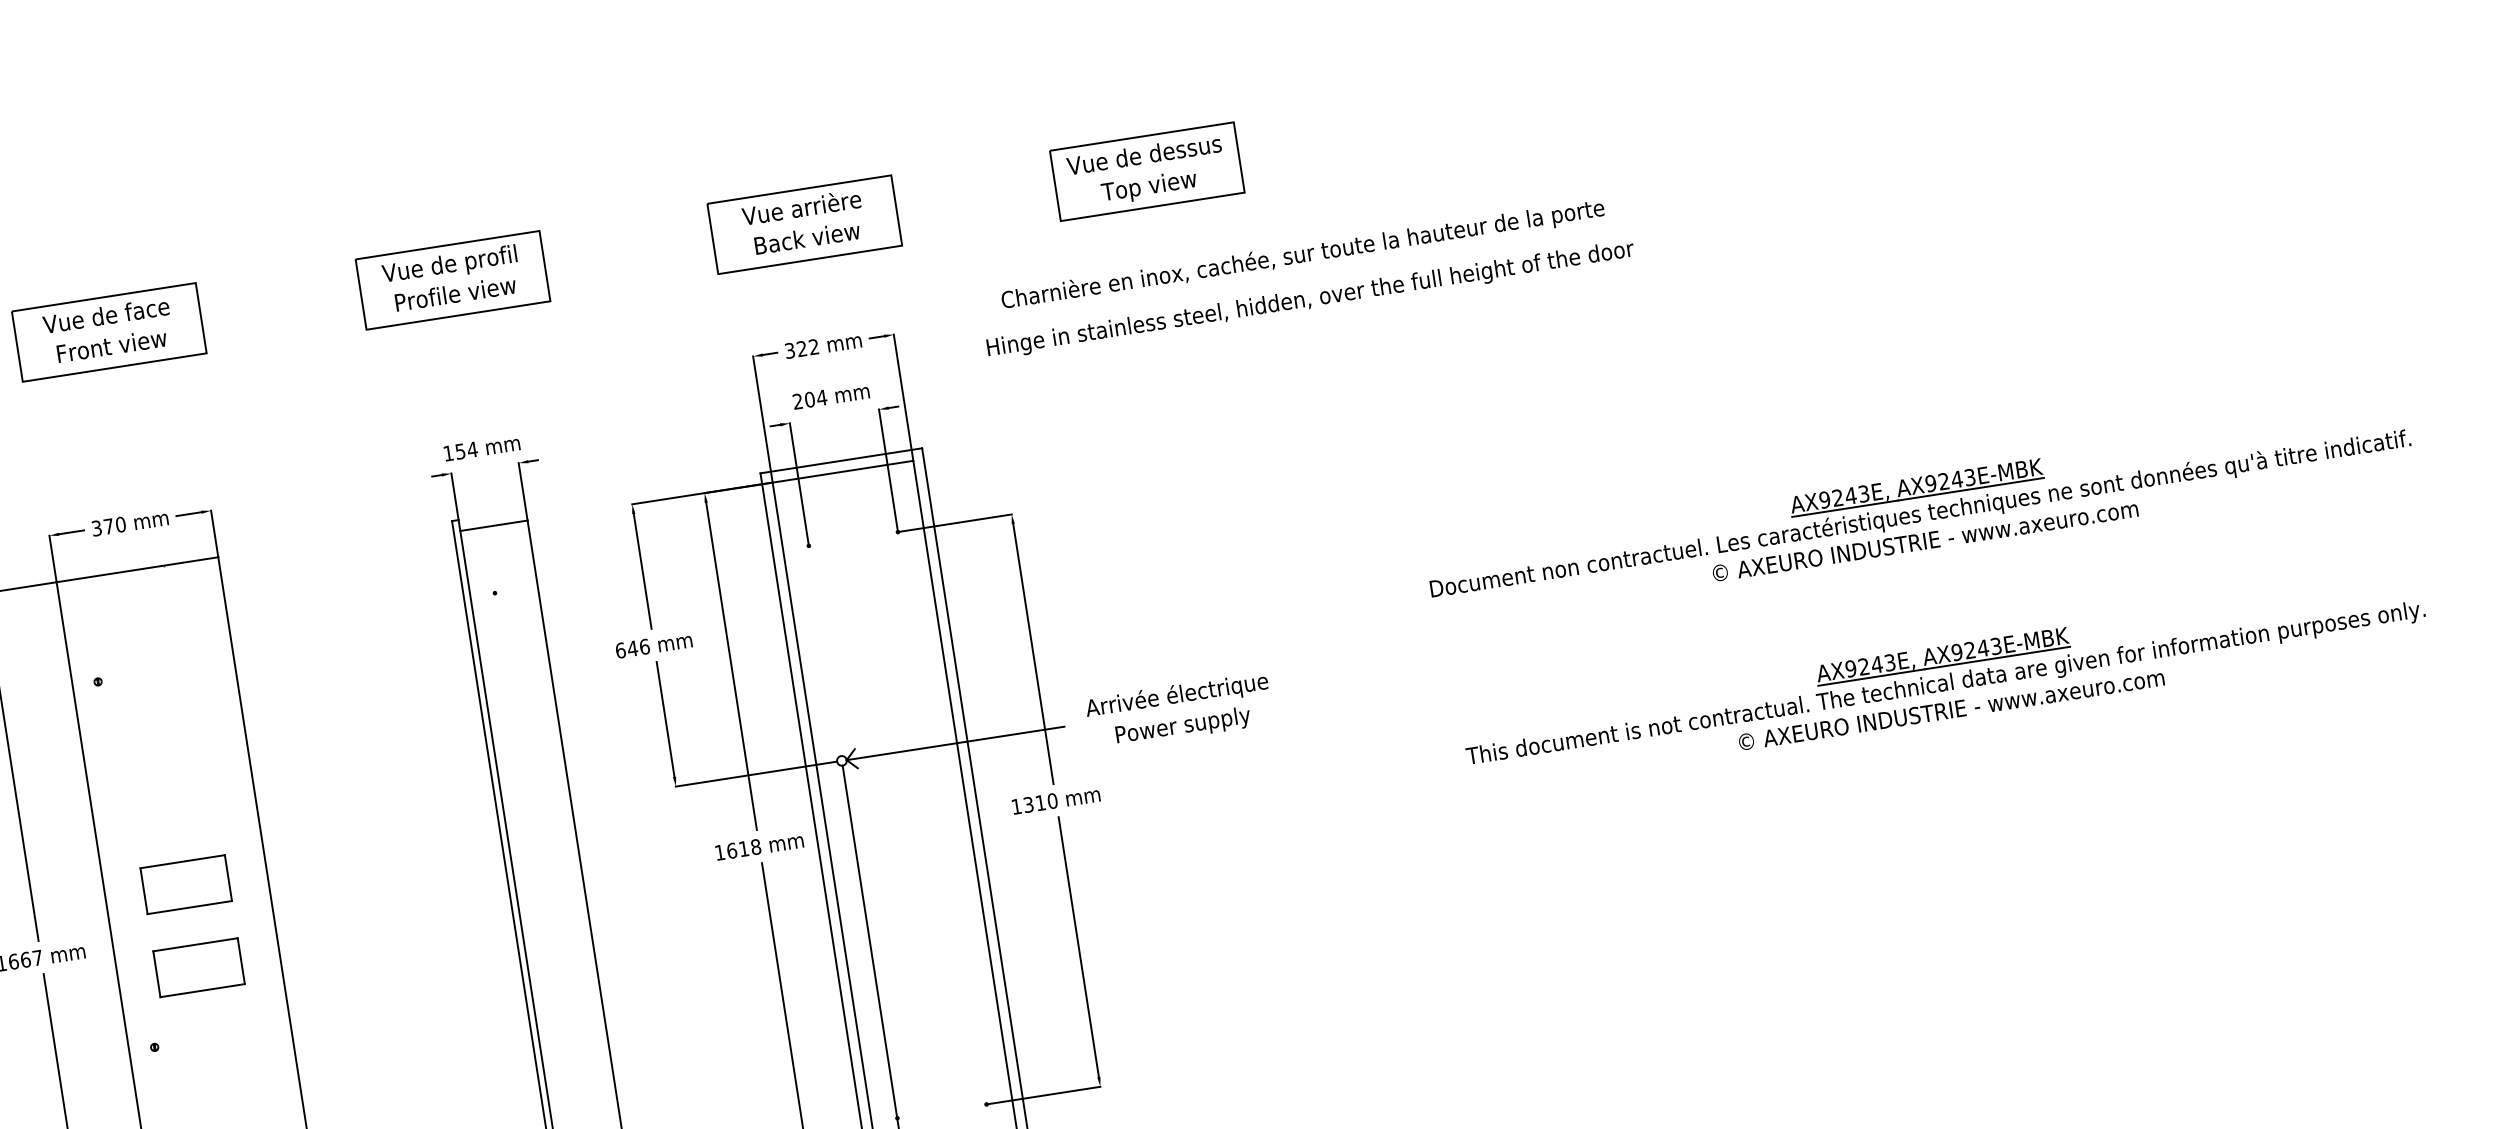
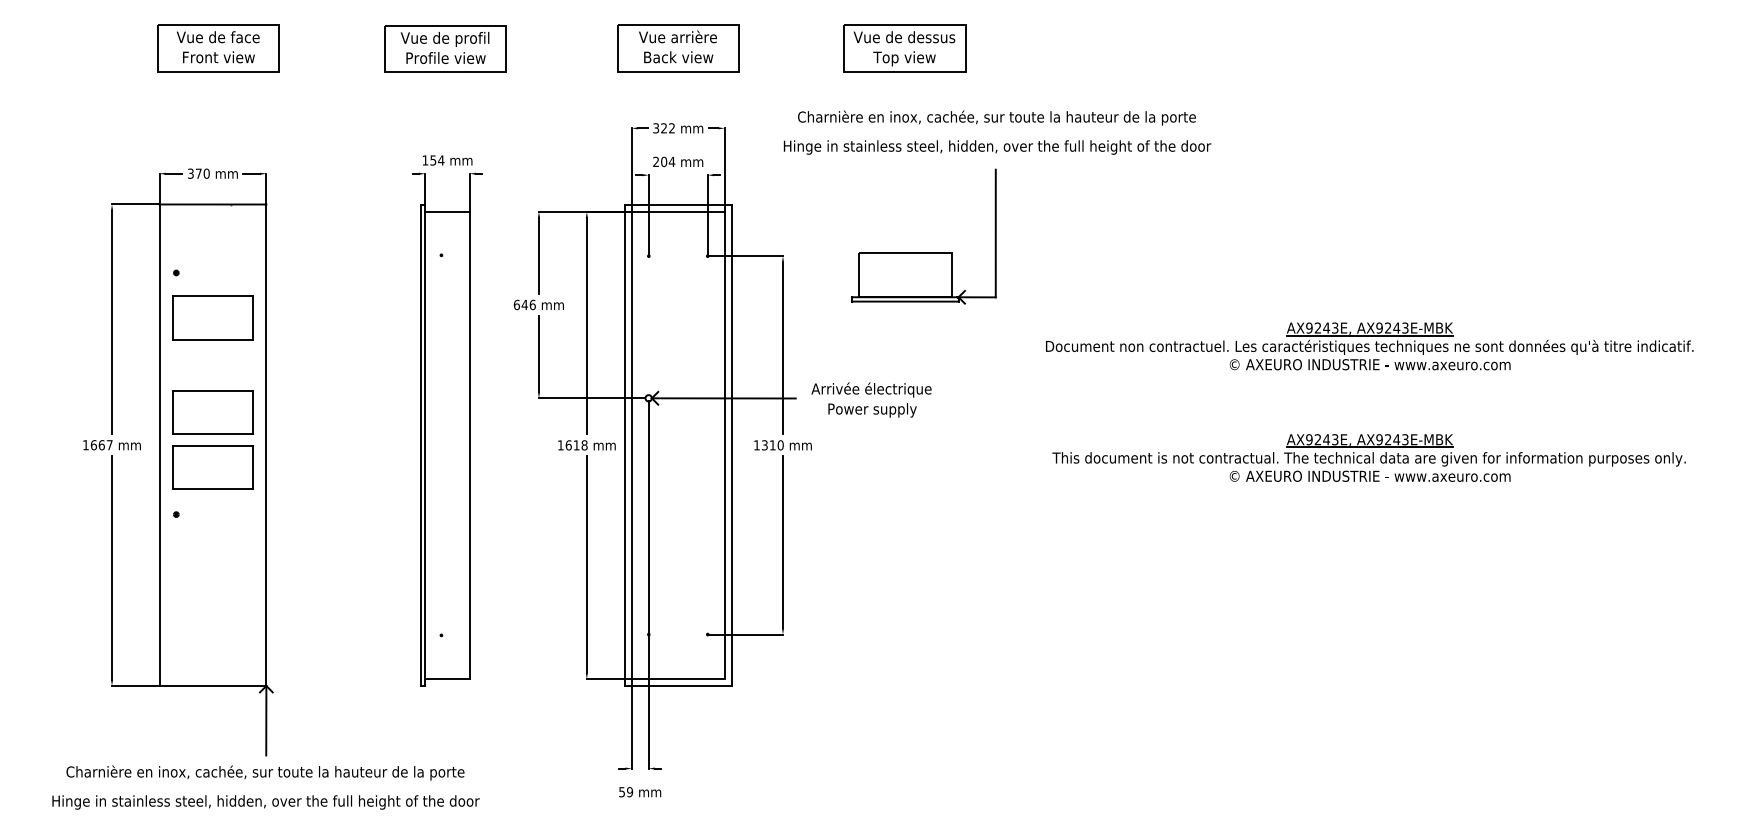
part: (1223, 475) -> (923, 252), added
part: (163, 740) -> (212, 317), added
part: (185, 884) -> (212, 412), size x1.43
part: (198, 967) -> (212, 467), size x1.43

